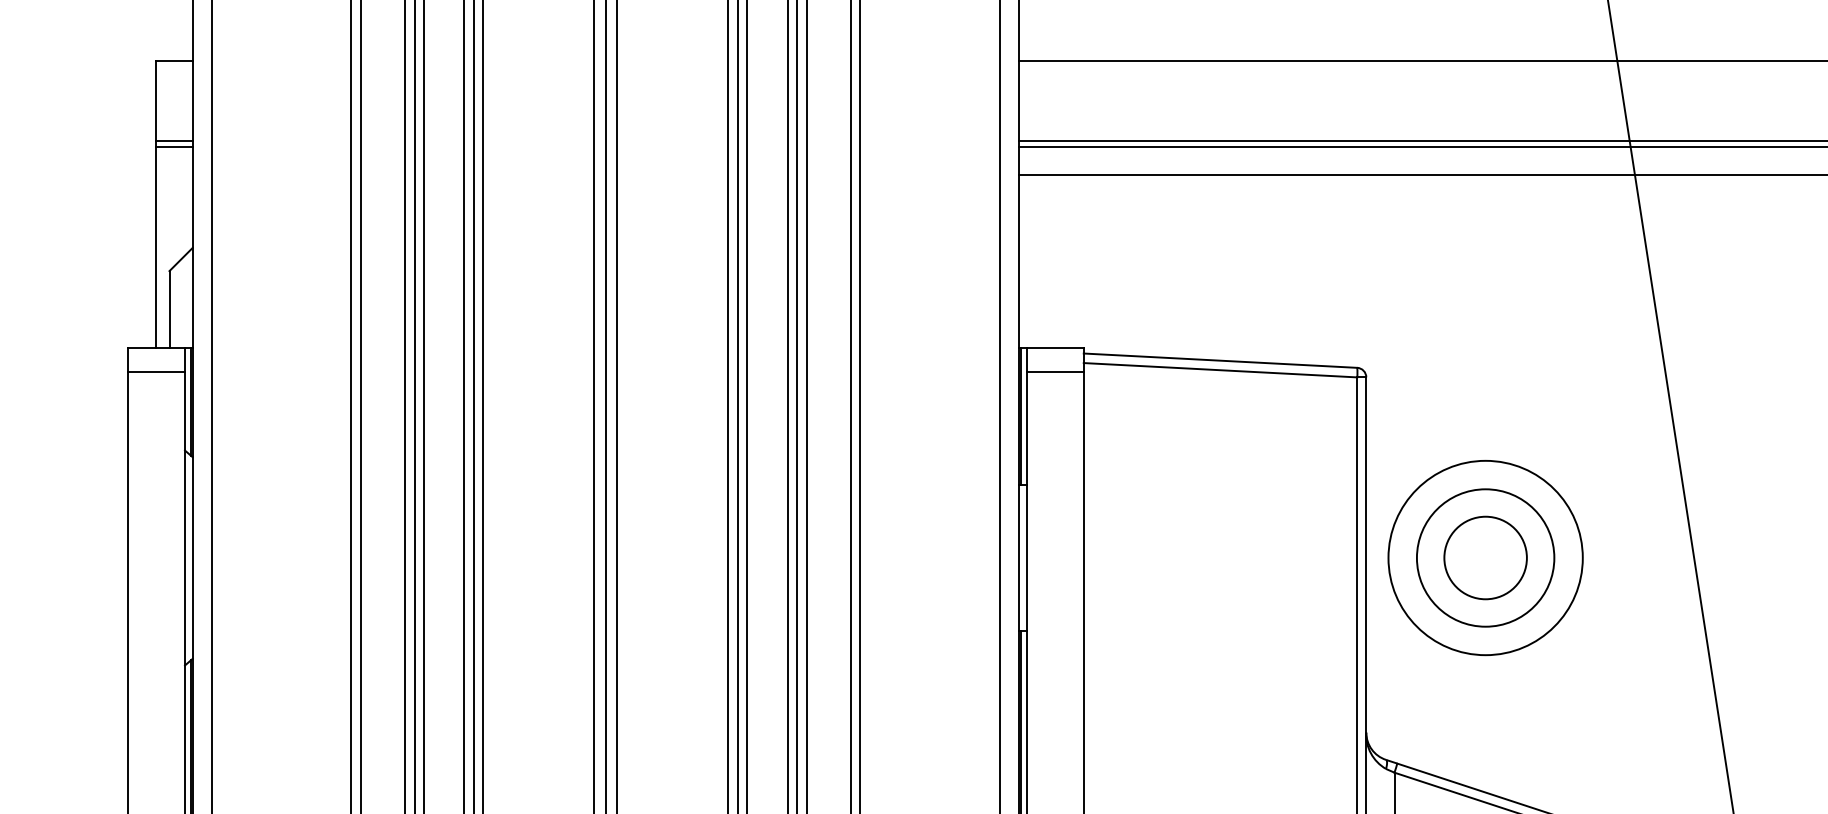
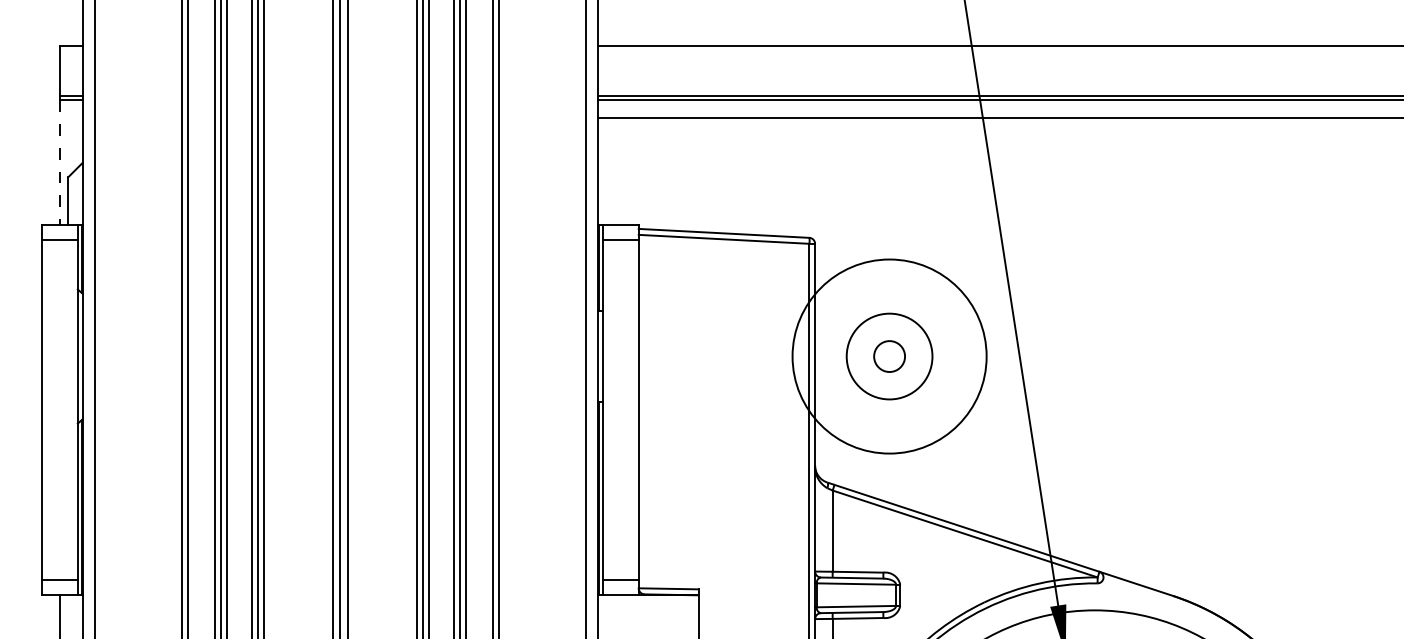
line: (155, 247) -> (59, 162), solid -> dashed
circle: (1485, 557) -> (889, 356), size x0.6
circle: (1485, 557) -> (889, 356), size x1.6

